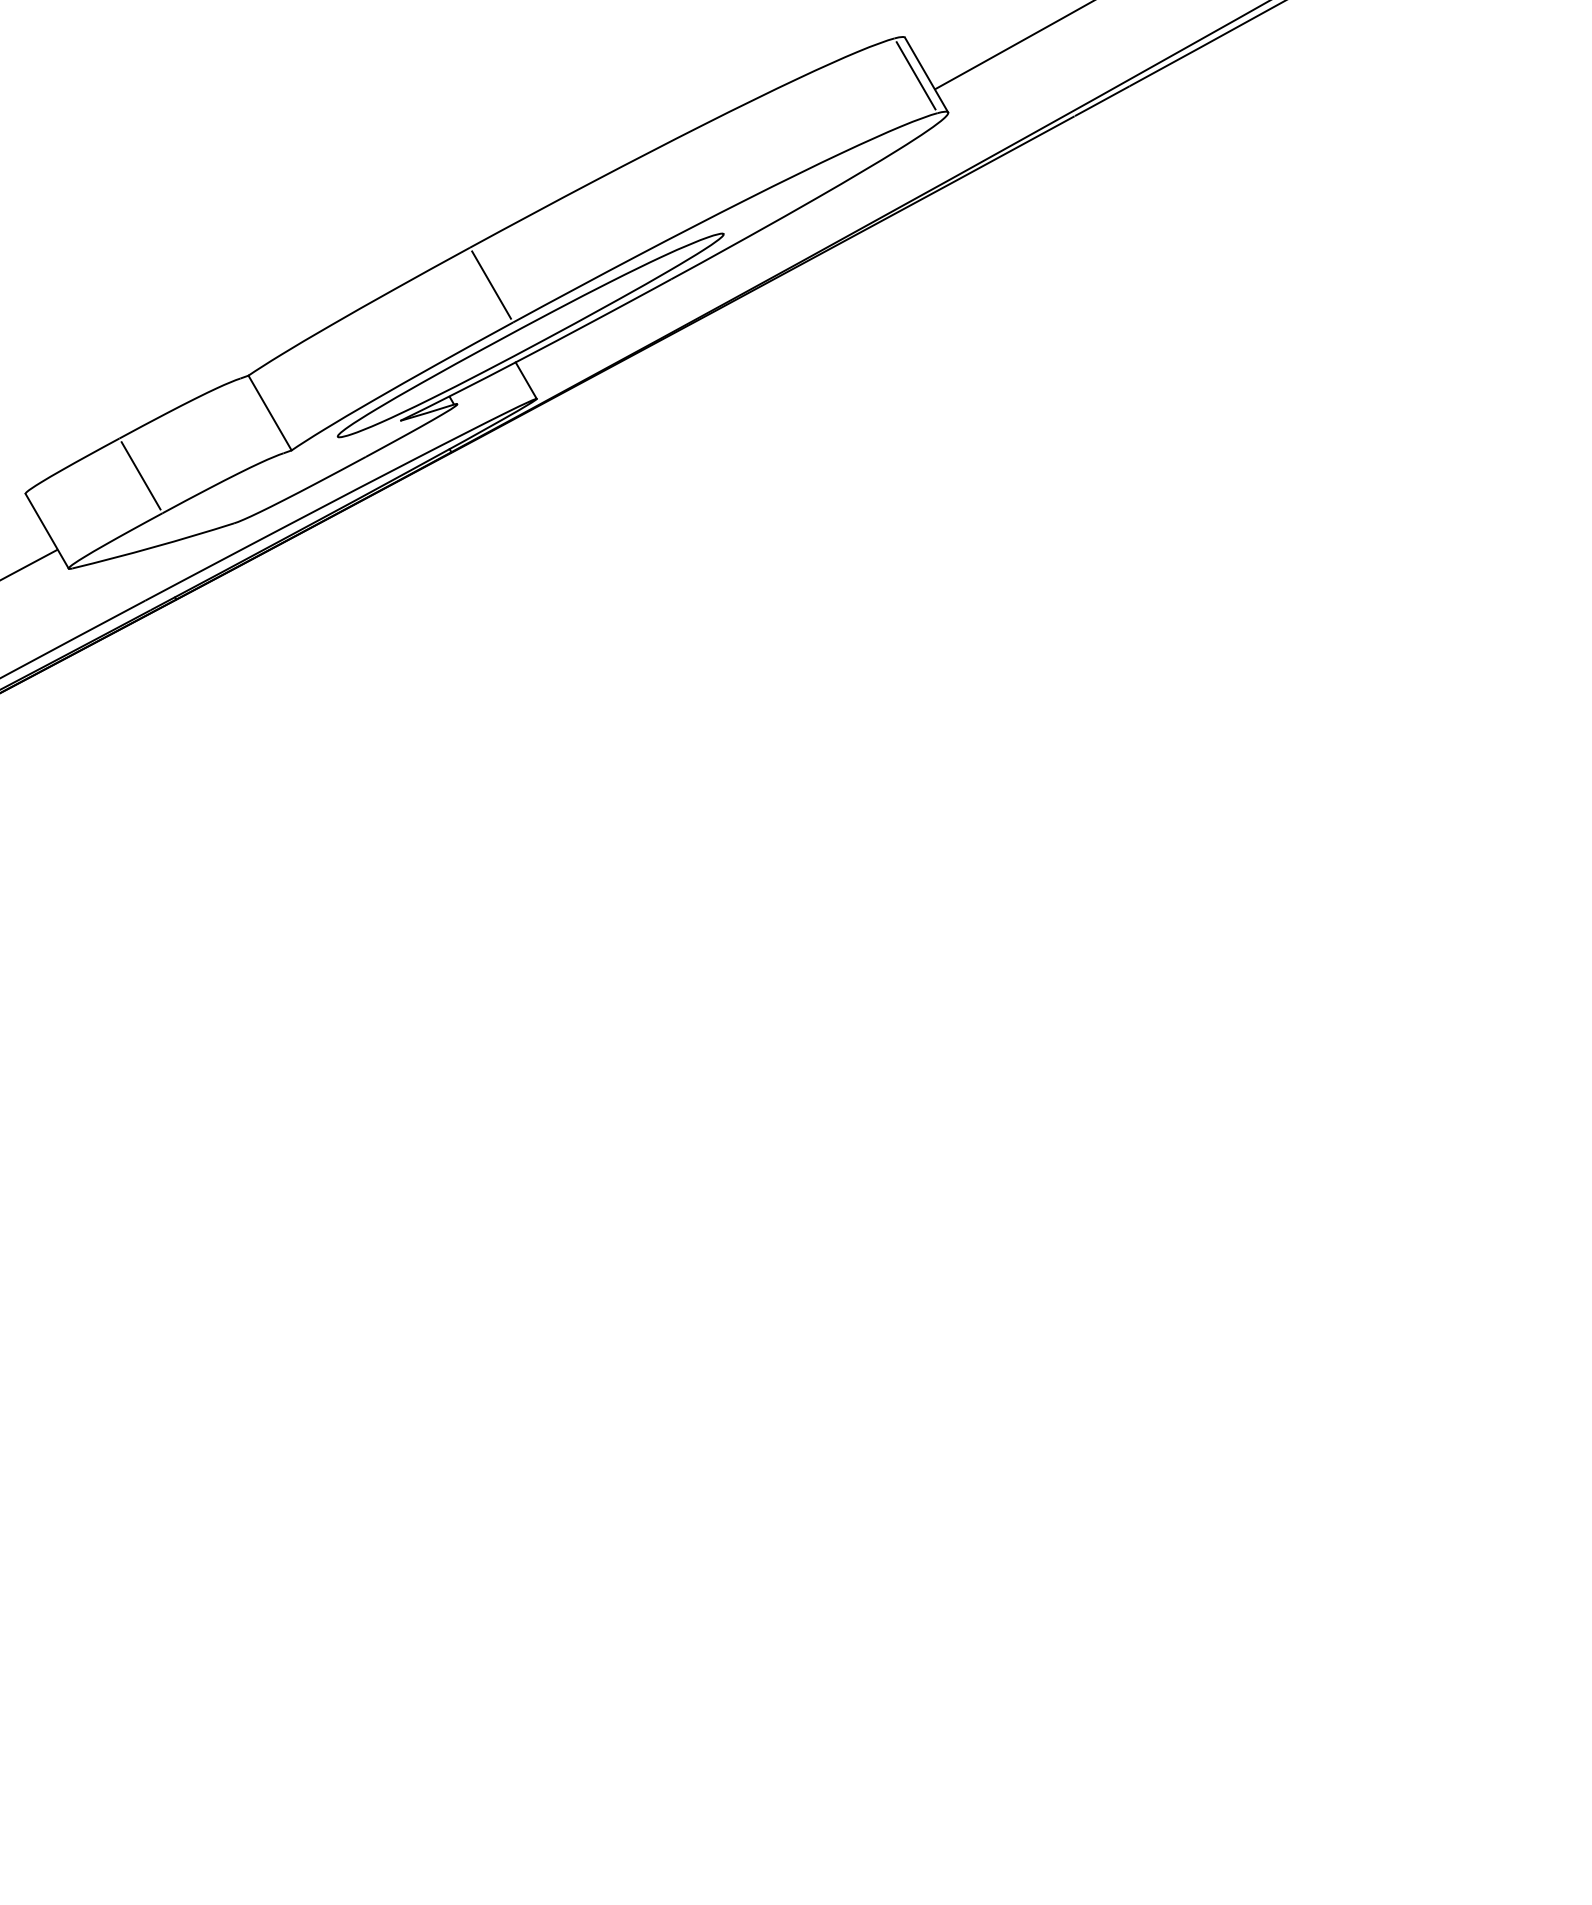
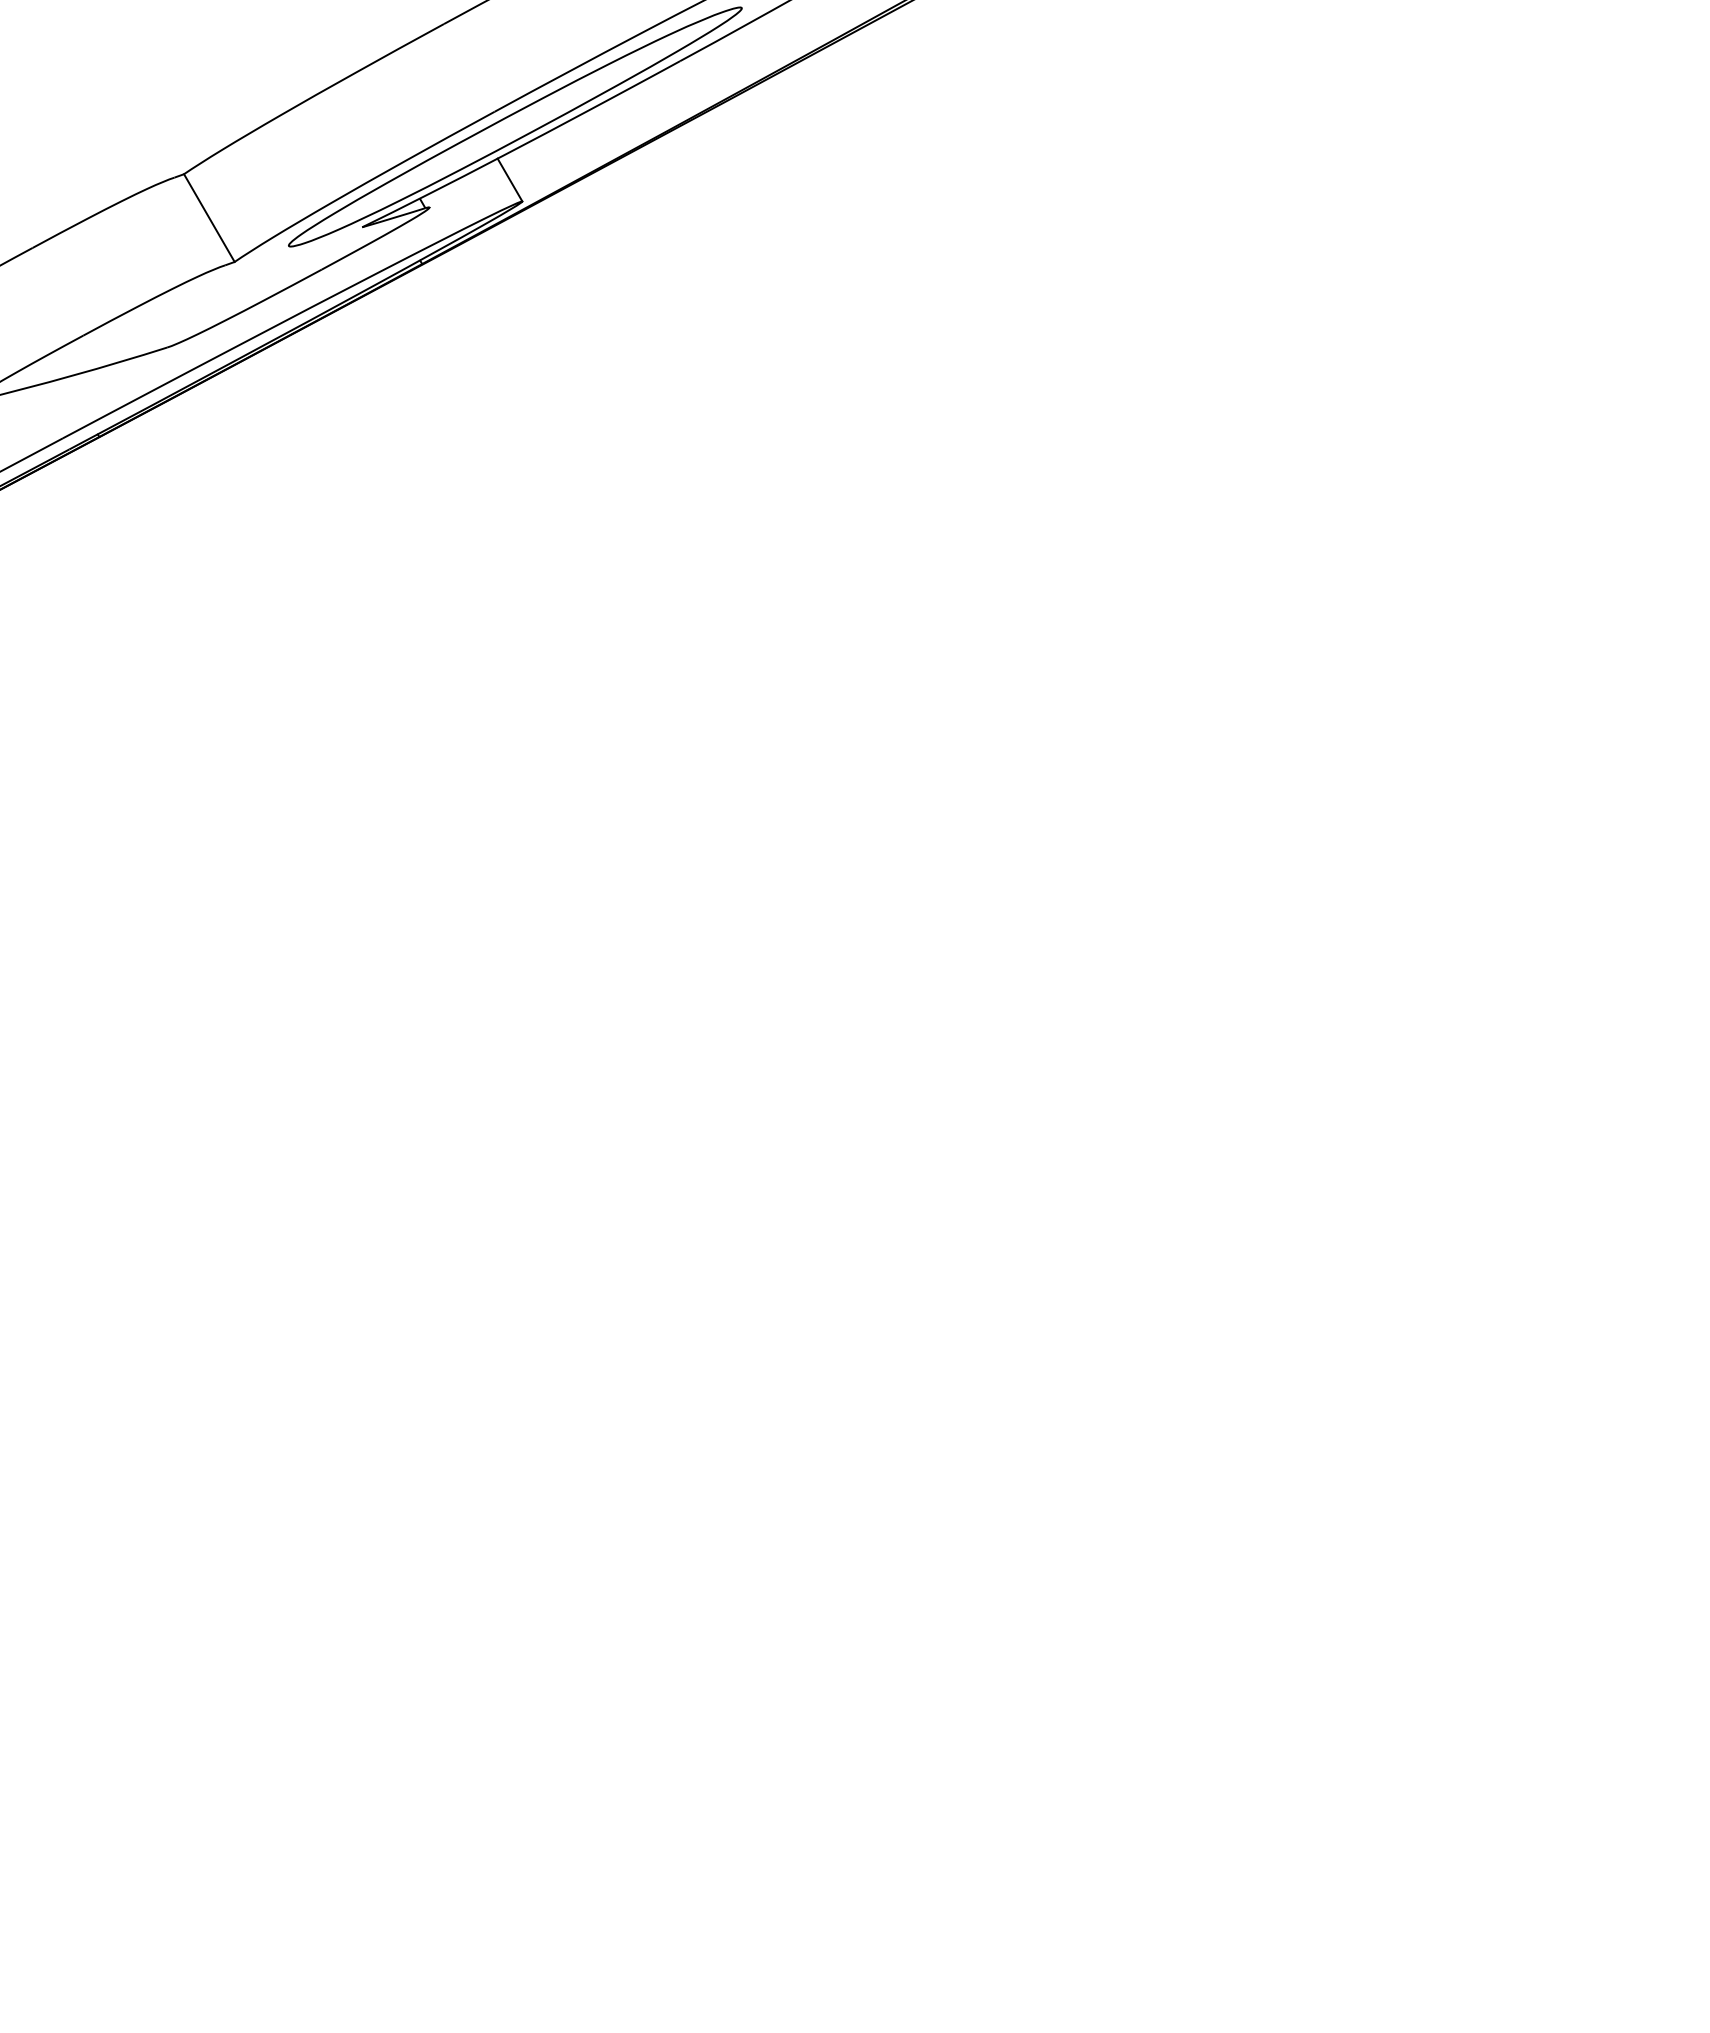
line: (491, 284) -> (469, 67), removed
line: (140, 475) -> (57, 291), removed

